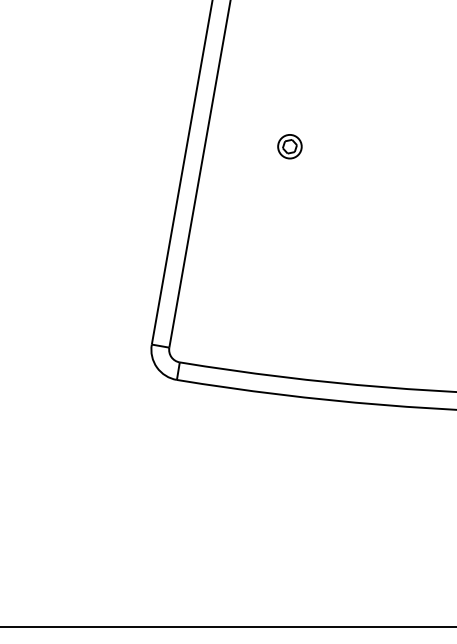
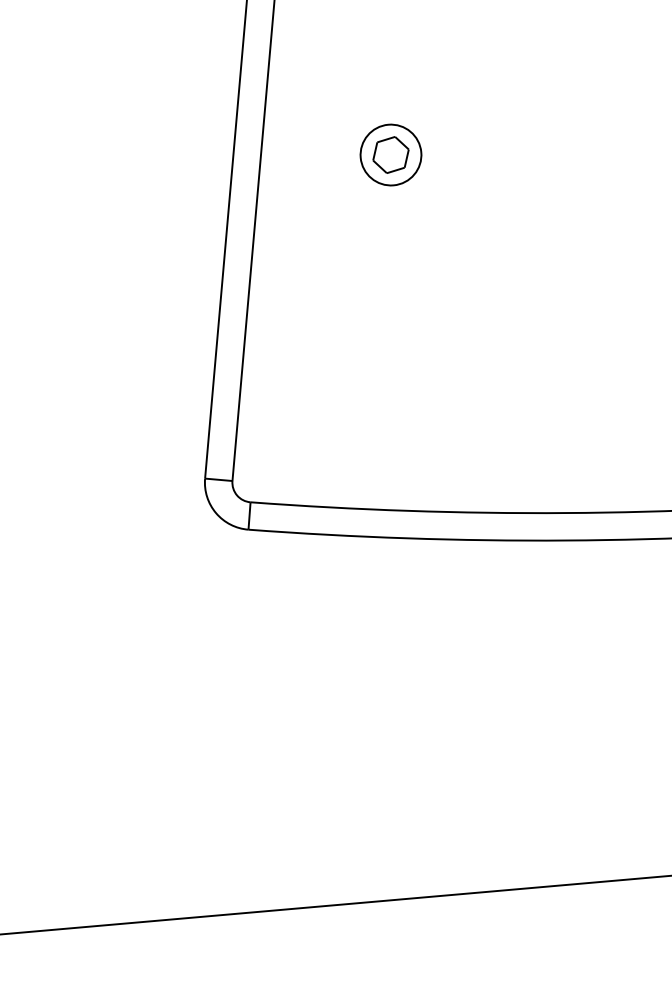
part: (289, 146) -> (390, 155), size x1.67

